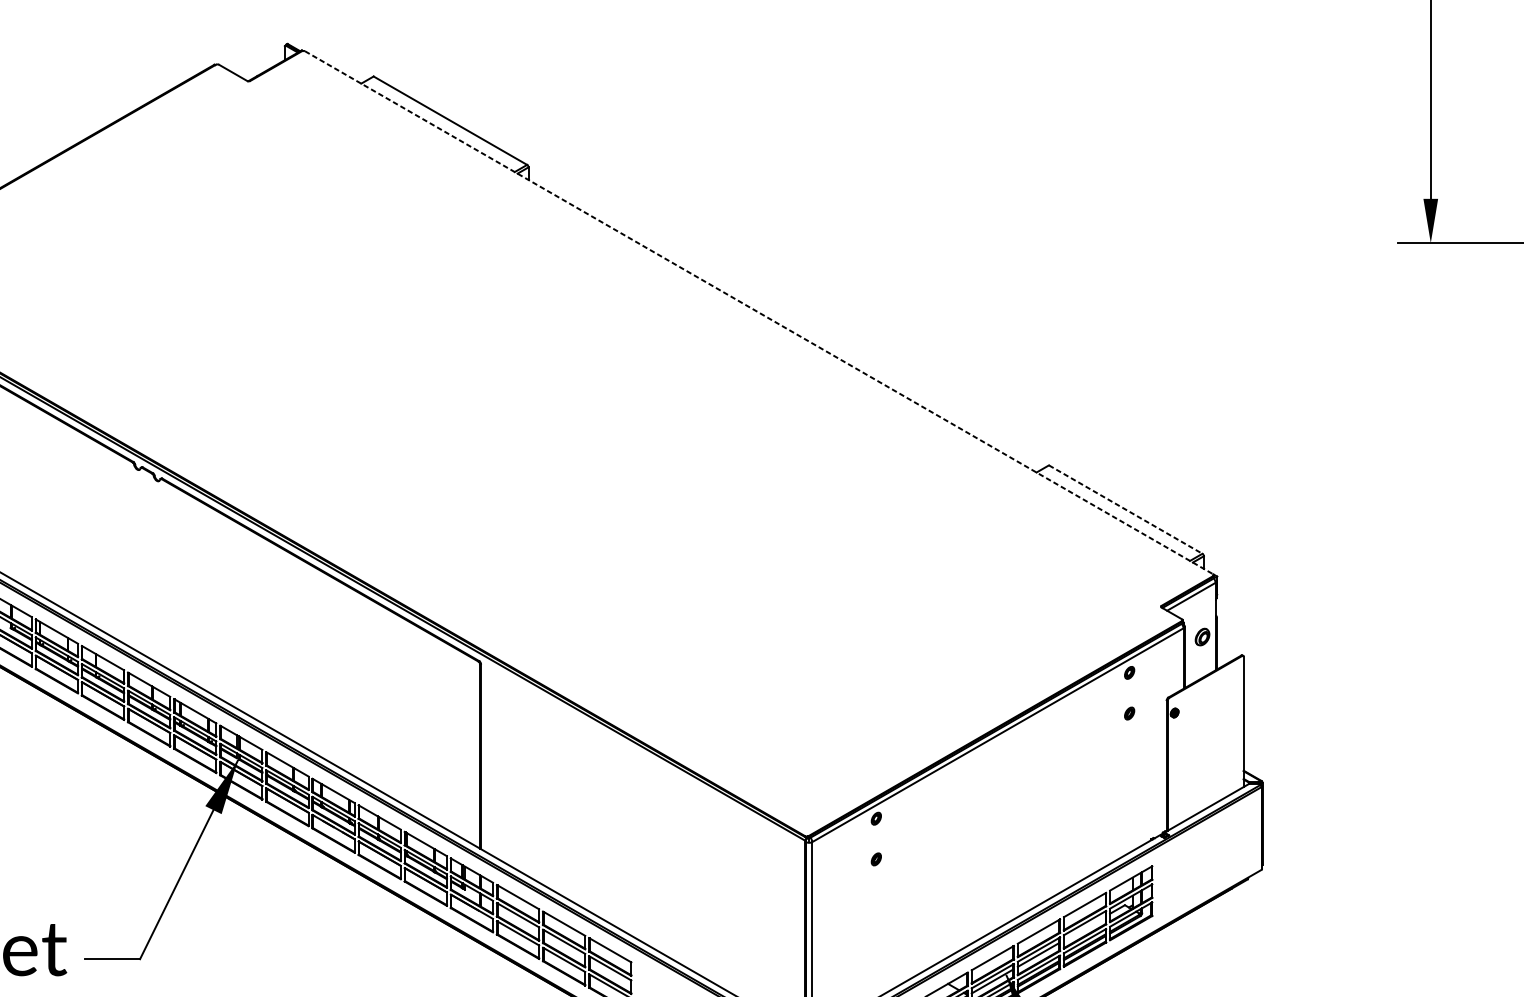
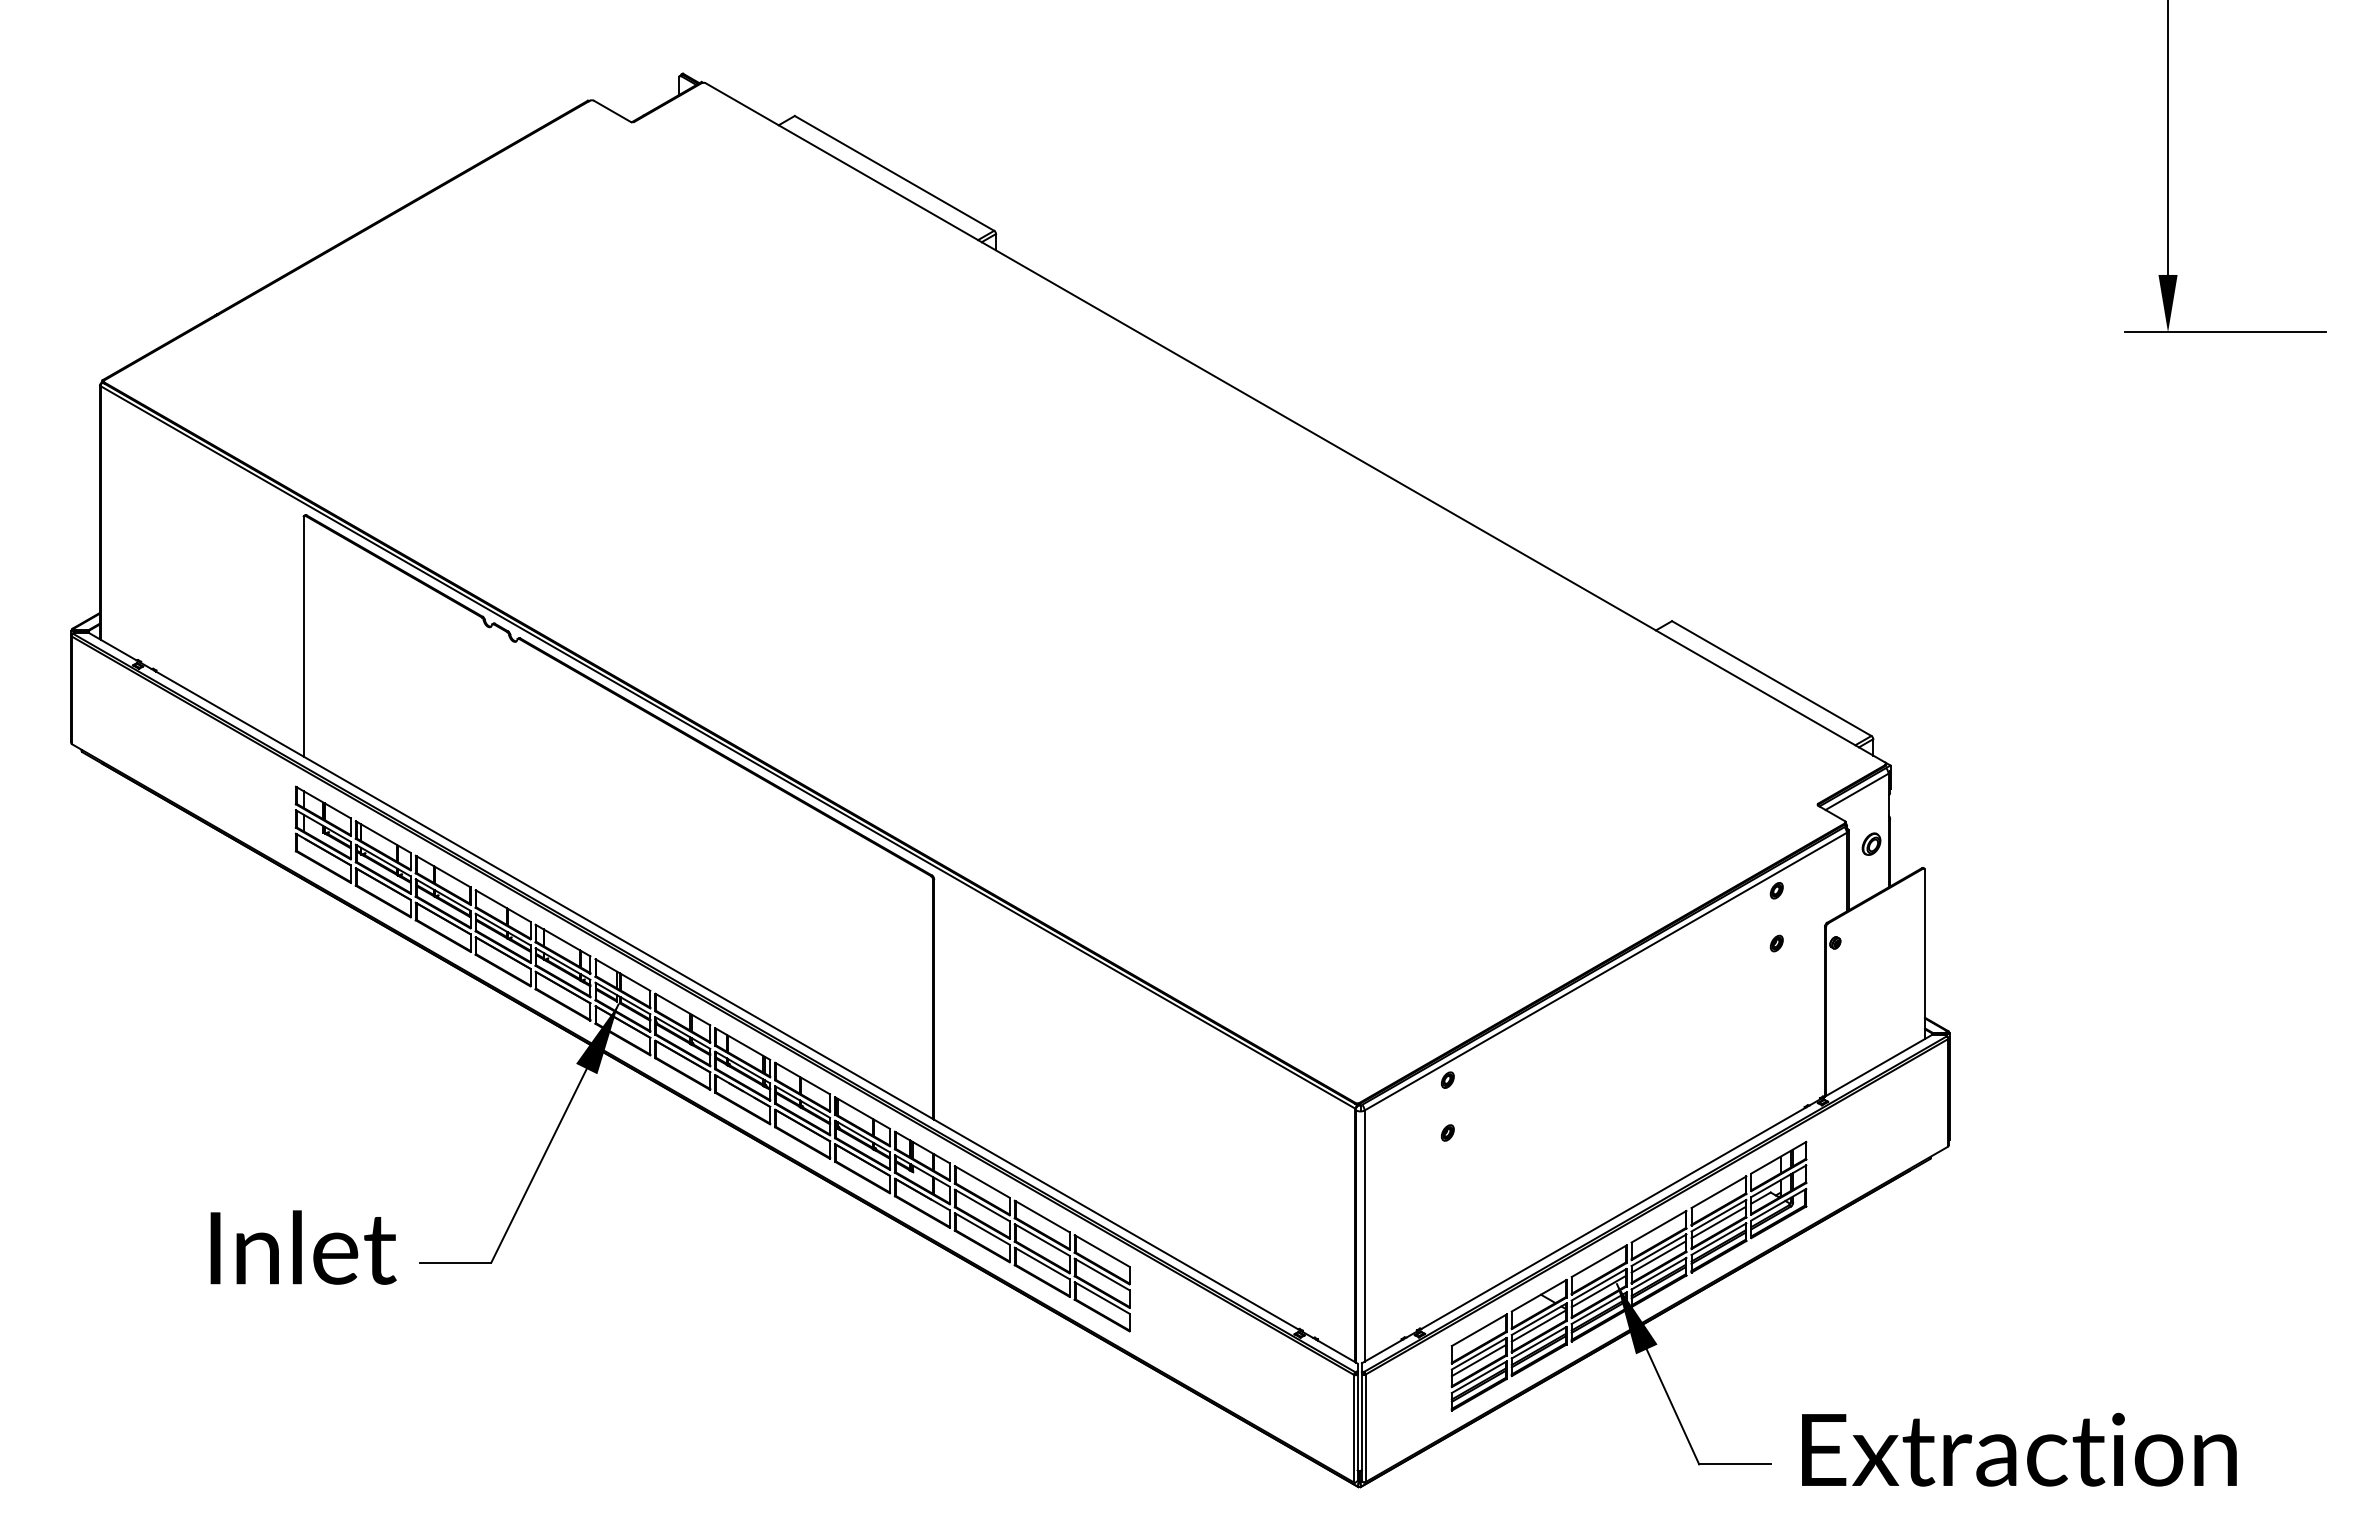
line: (759, 312) -> (1295, 422), dashed -> solid
line: (1126, 509) -> (1772, 678), dashed -> solid
line: (1084, 928) -> (1718, 1222), added

